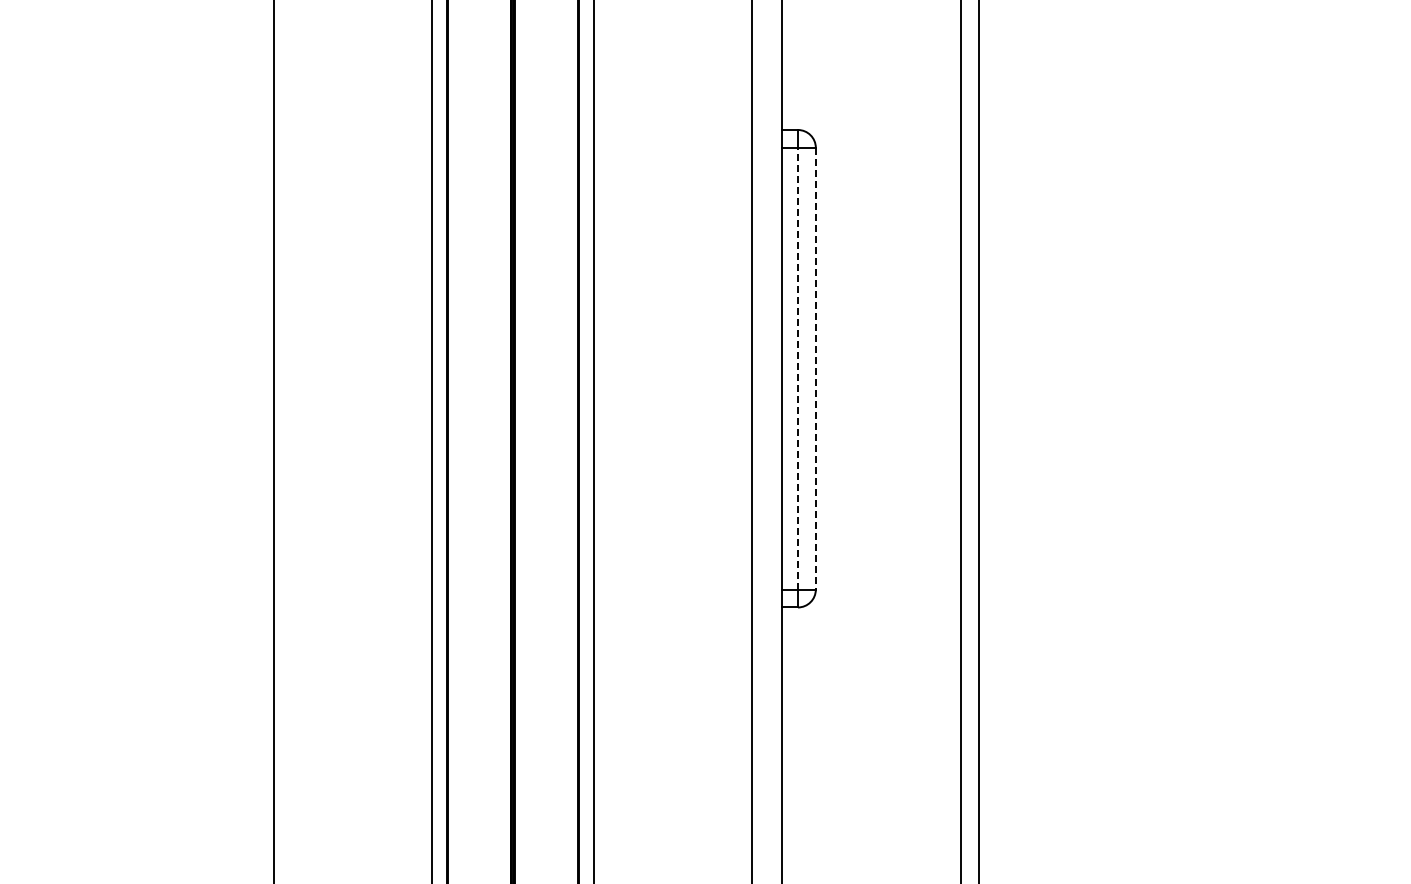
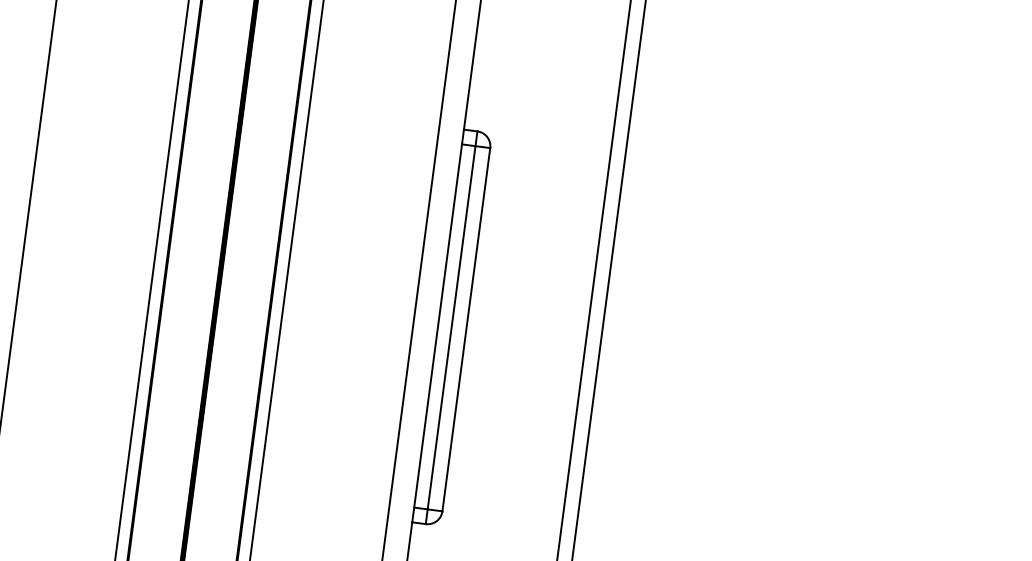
line: (797, 368) -> (451, 327), dashed -> solid
line: (815, 368) -> (466, 329), dashed -> solid

